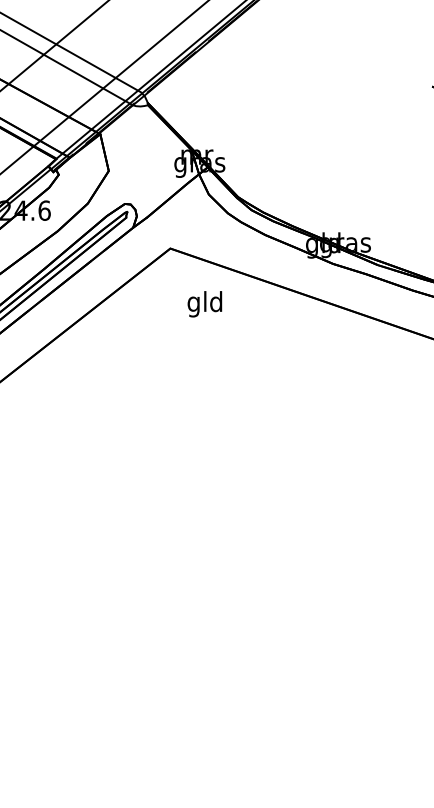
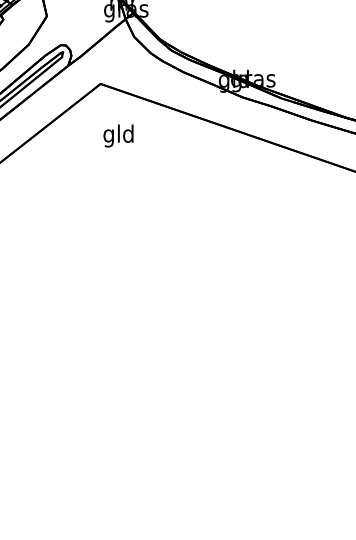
text: (204, 304) -> (118, 136), moved

